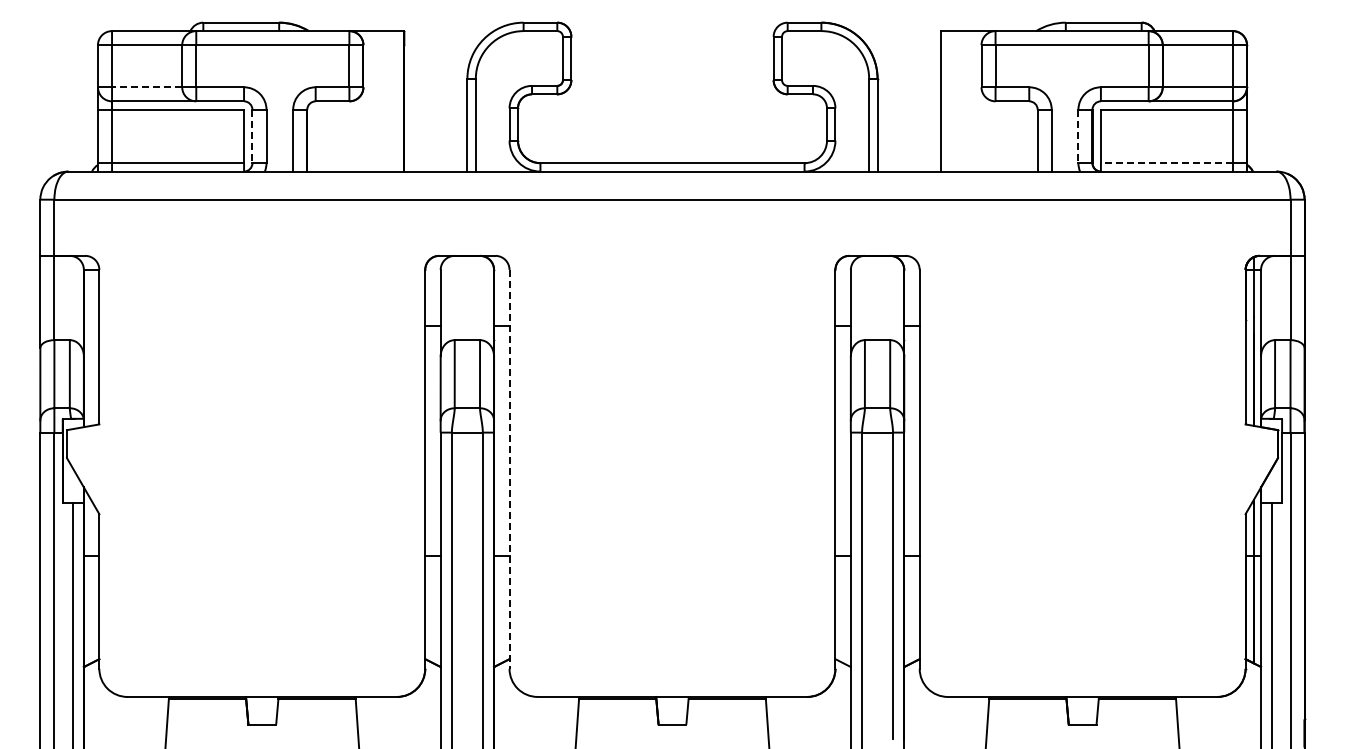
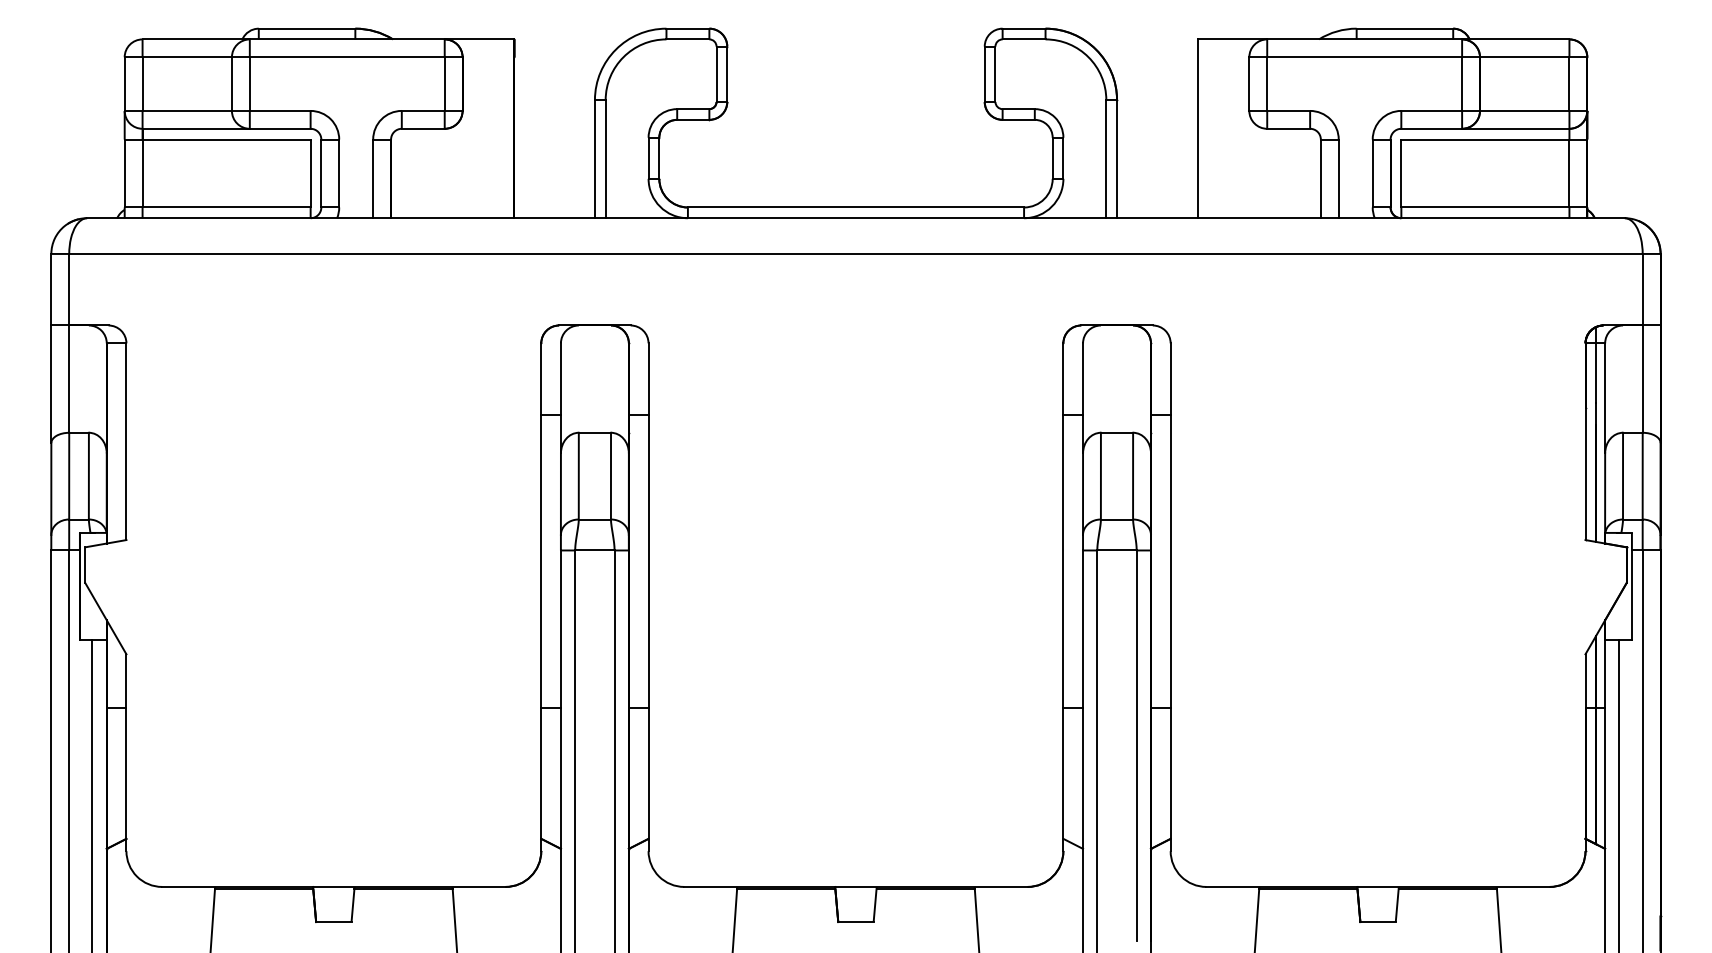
line: (146, 87) -> (186, 111), dashed -> solid
line: (252, 136) -> (321, 173), dashed -> solid
line: (1078, 136) -> (1372, 173), dashed -> solid
line: (1166, 163) -> (1484, 207), dashed -> solid
line: (509, 469) -> (648, 597), dashed -> solid

